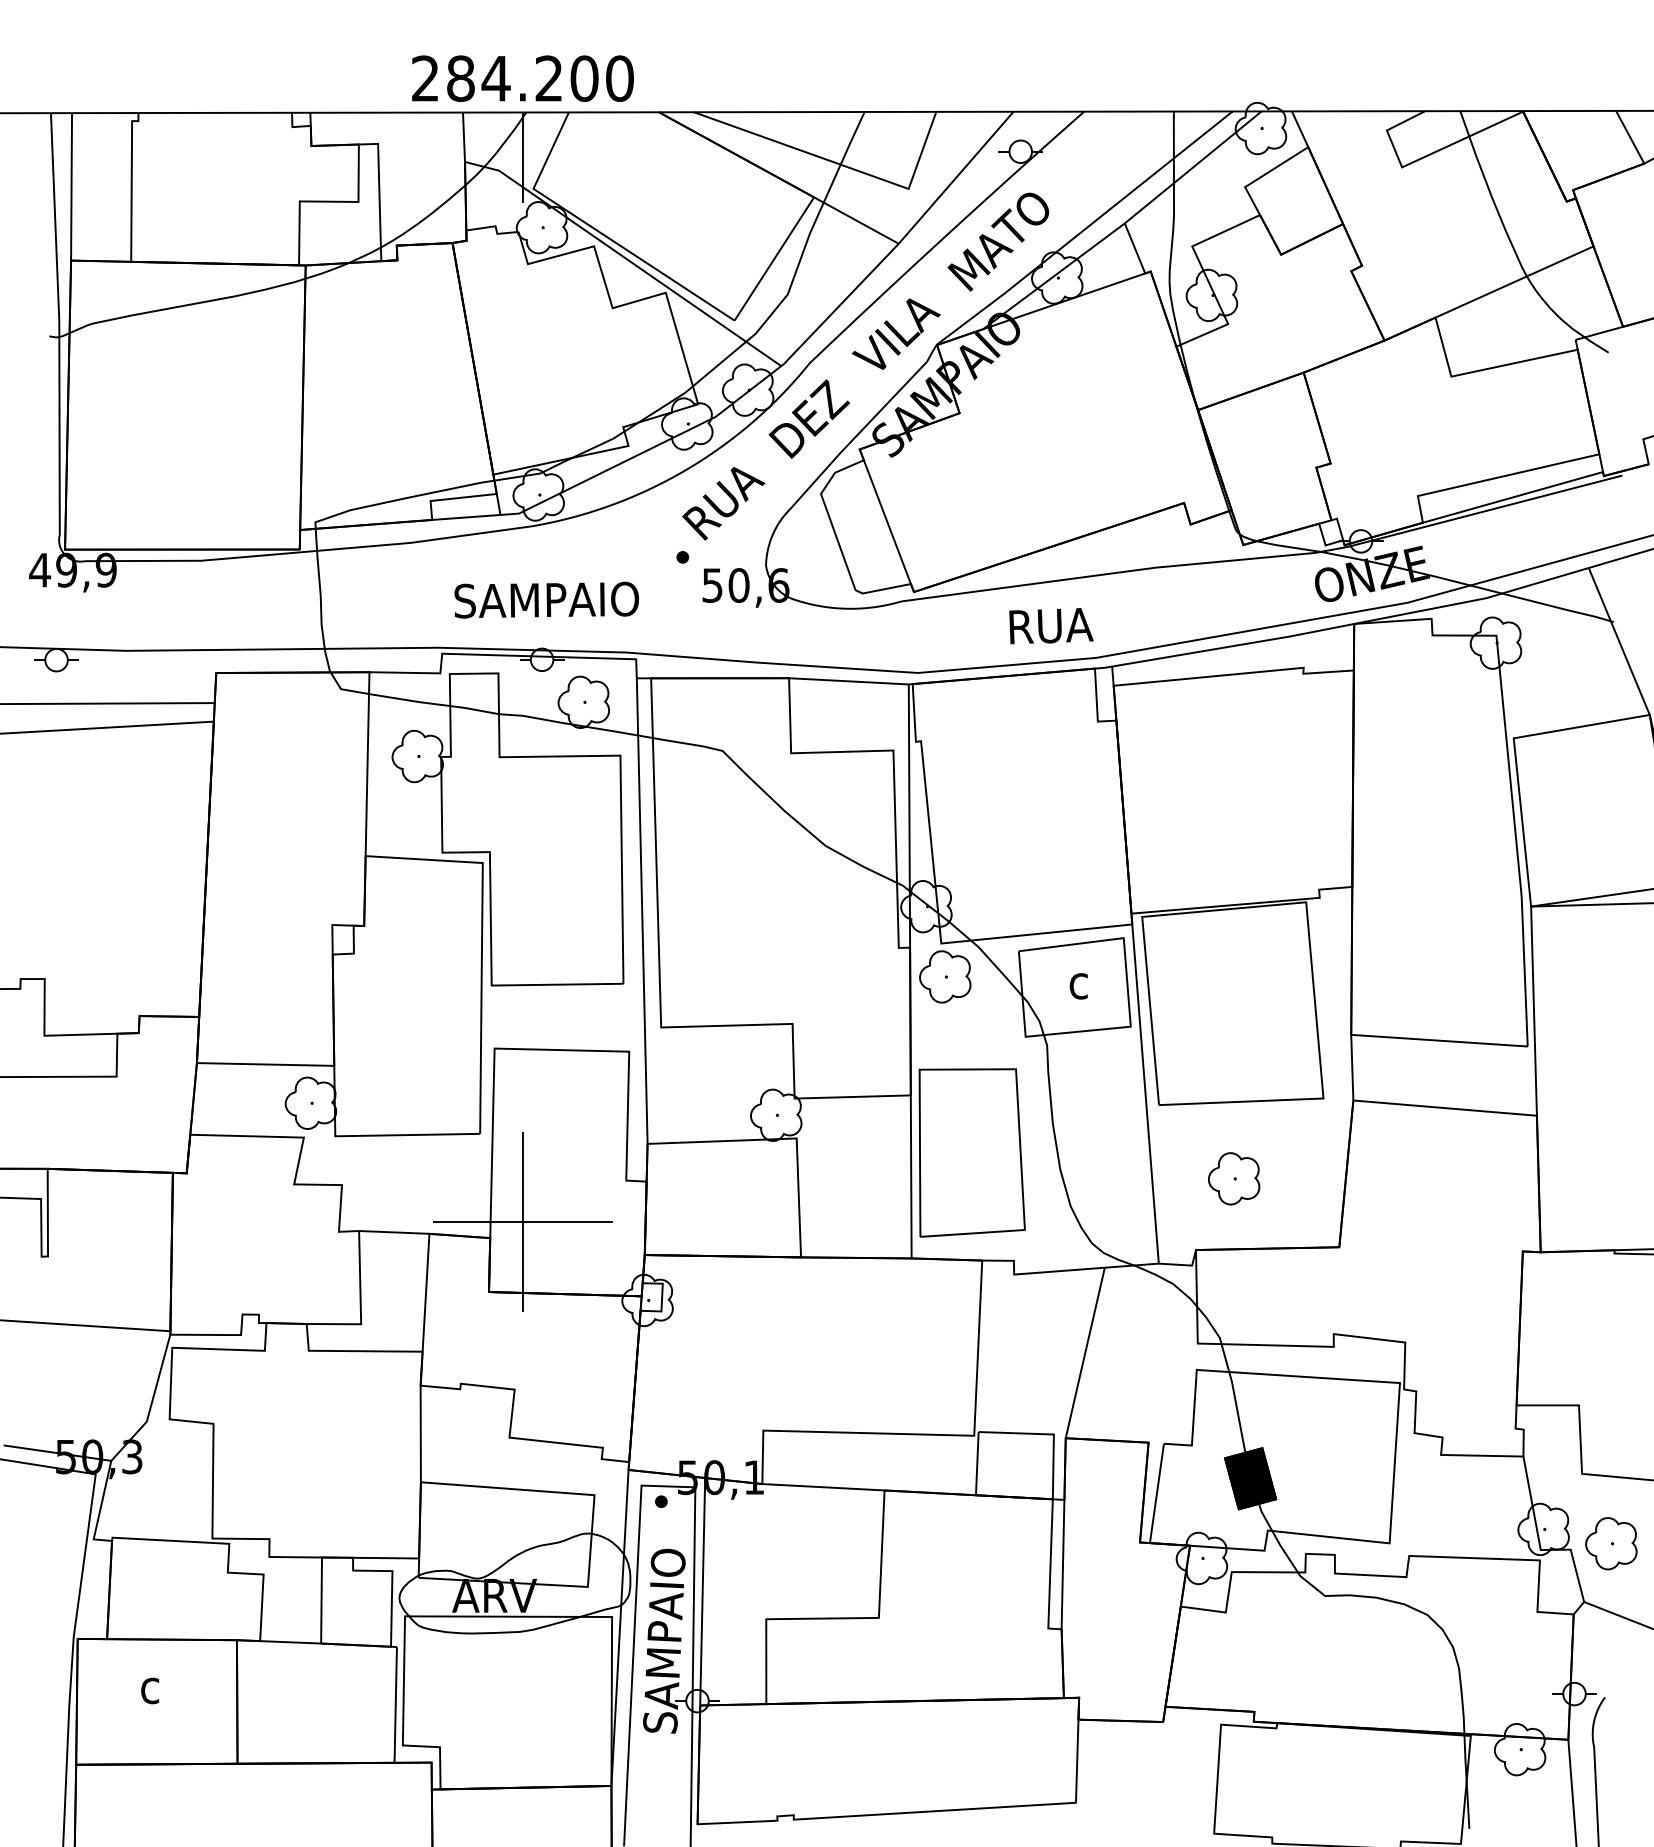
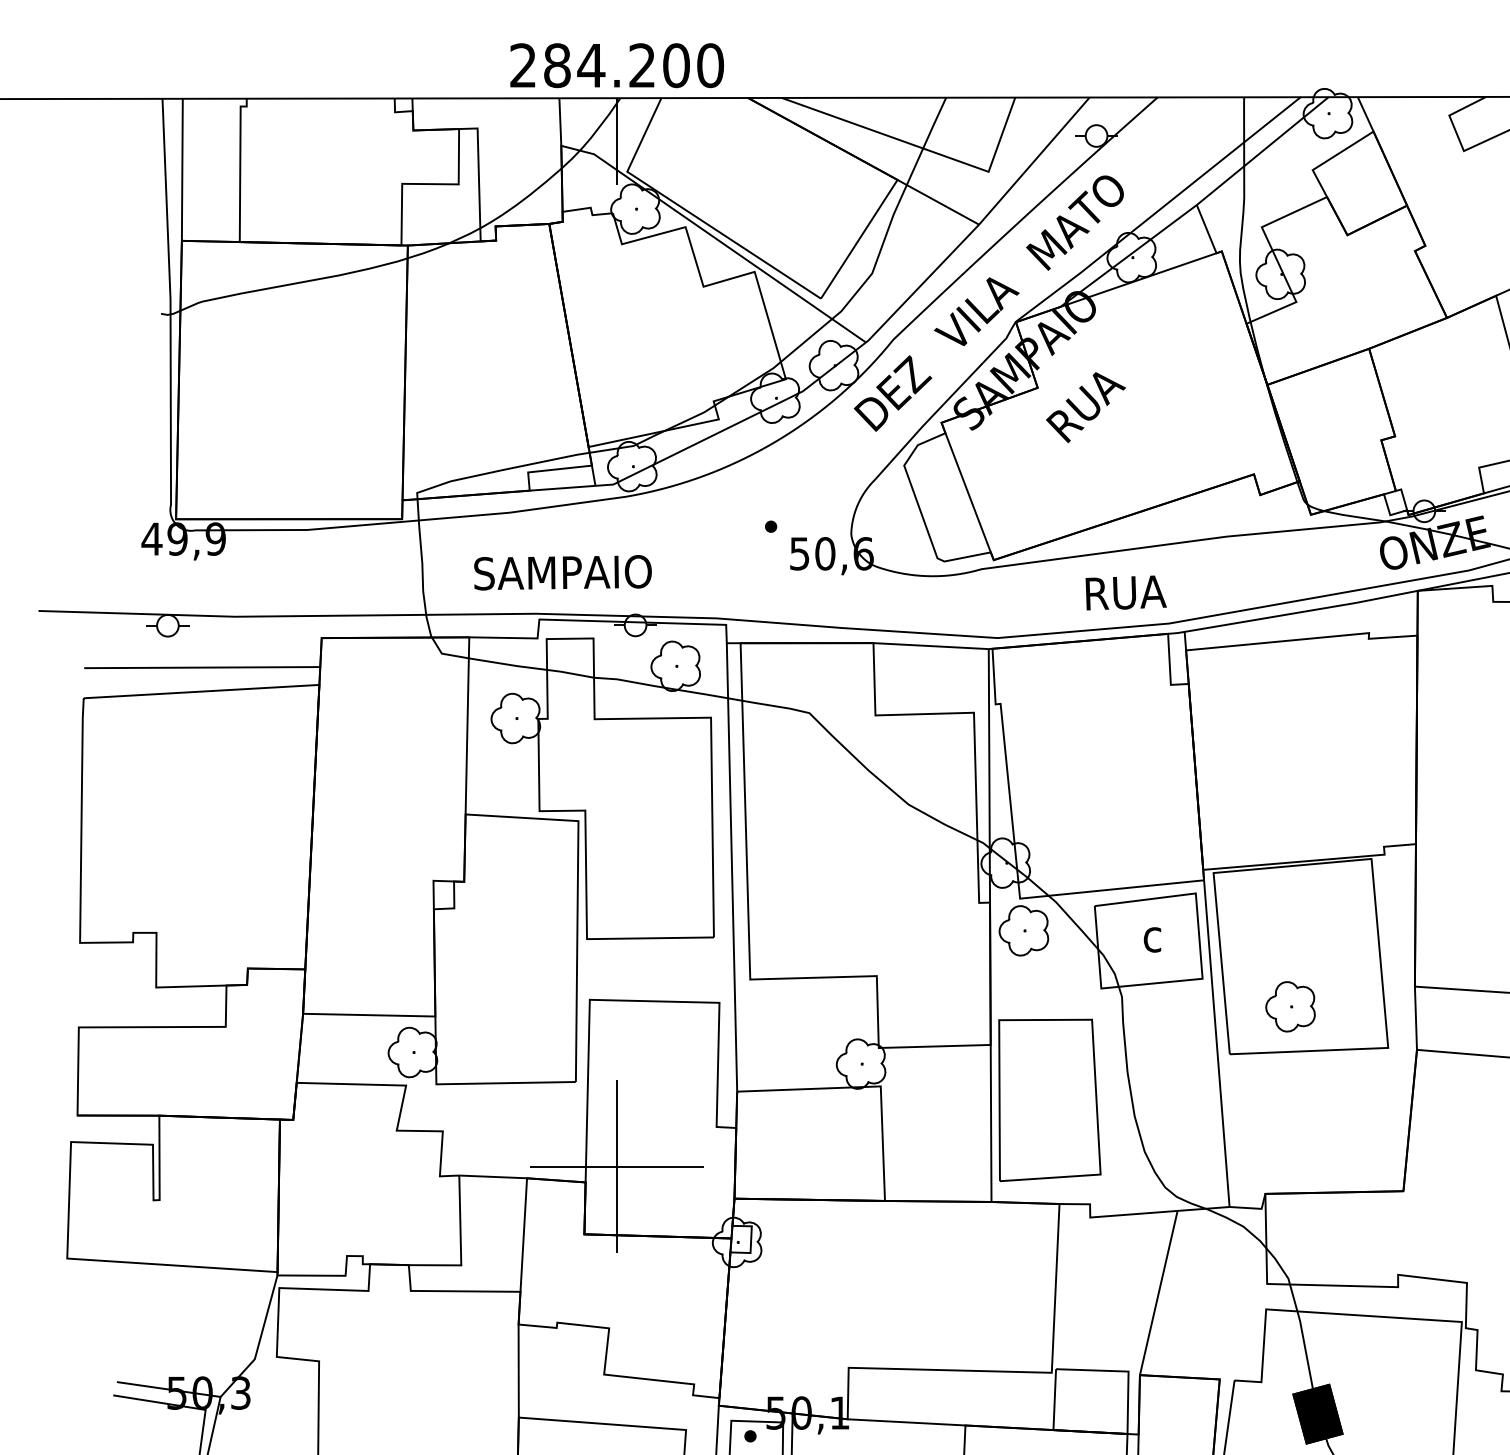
text: (723, 503) -> (1085, 407), moved
text: (546, 599) -> (562, 572), moved
part: (1234, 1178) -> (1290, 1006), moved

